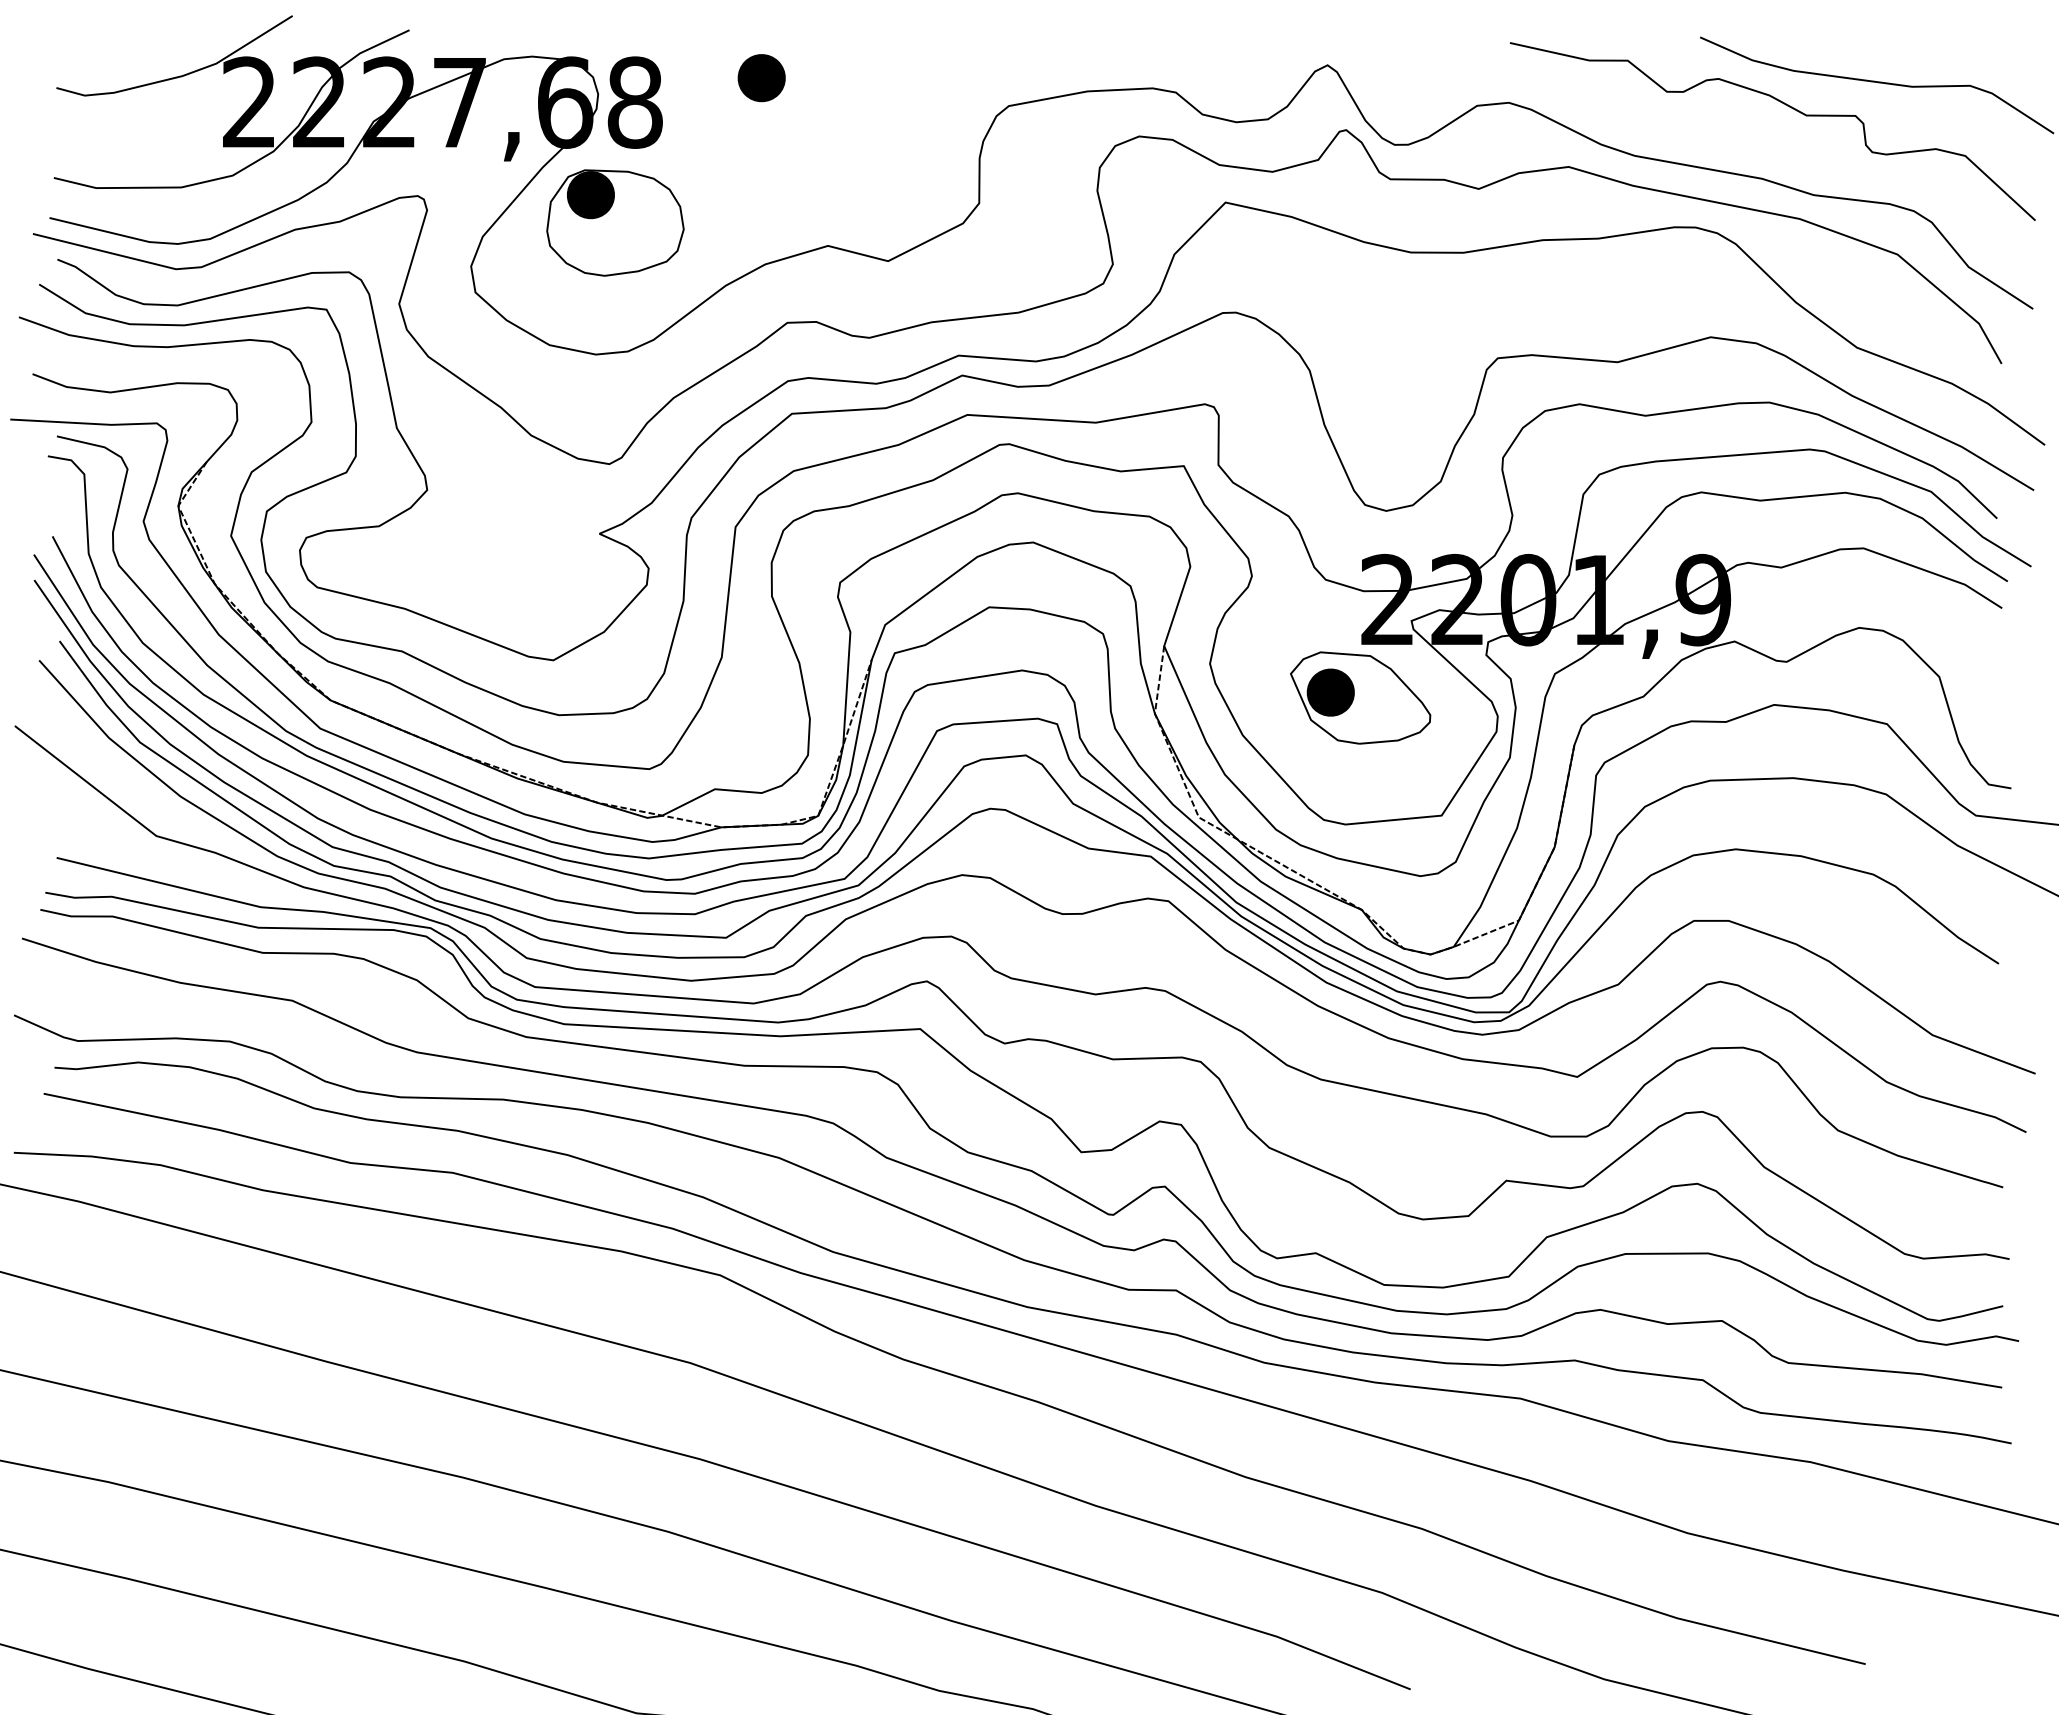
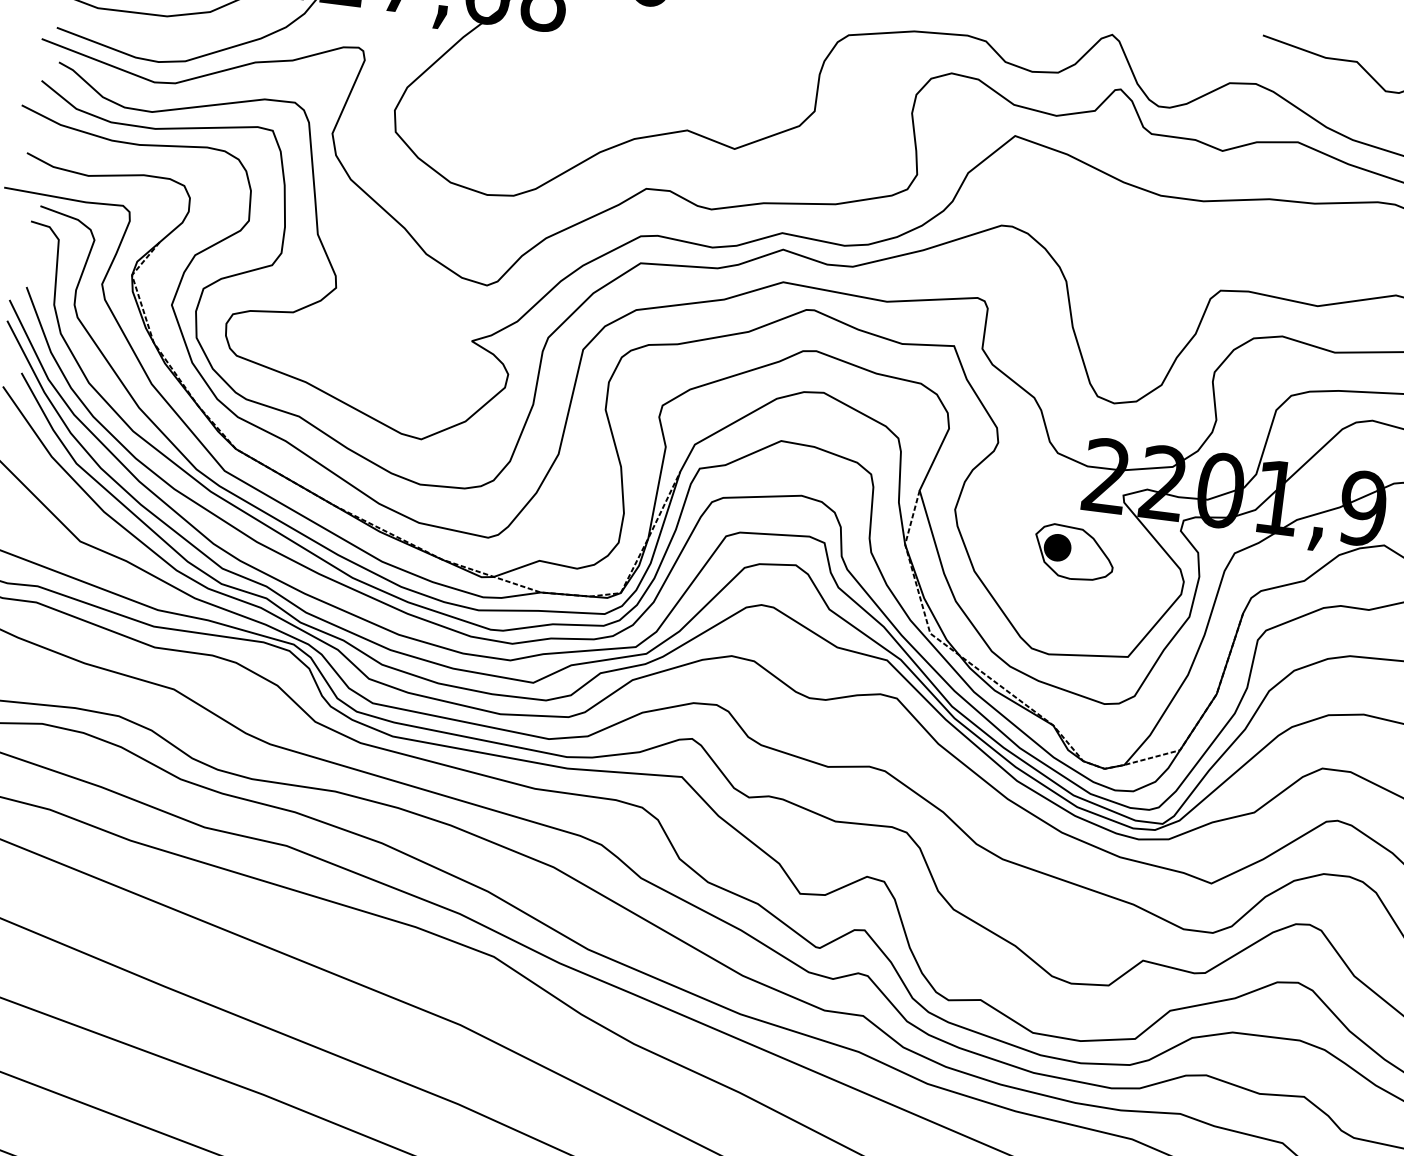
part: (615, 222) -> (516, 89), removed
part: (1360, 697) -> (1074, 552), size x0.7

